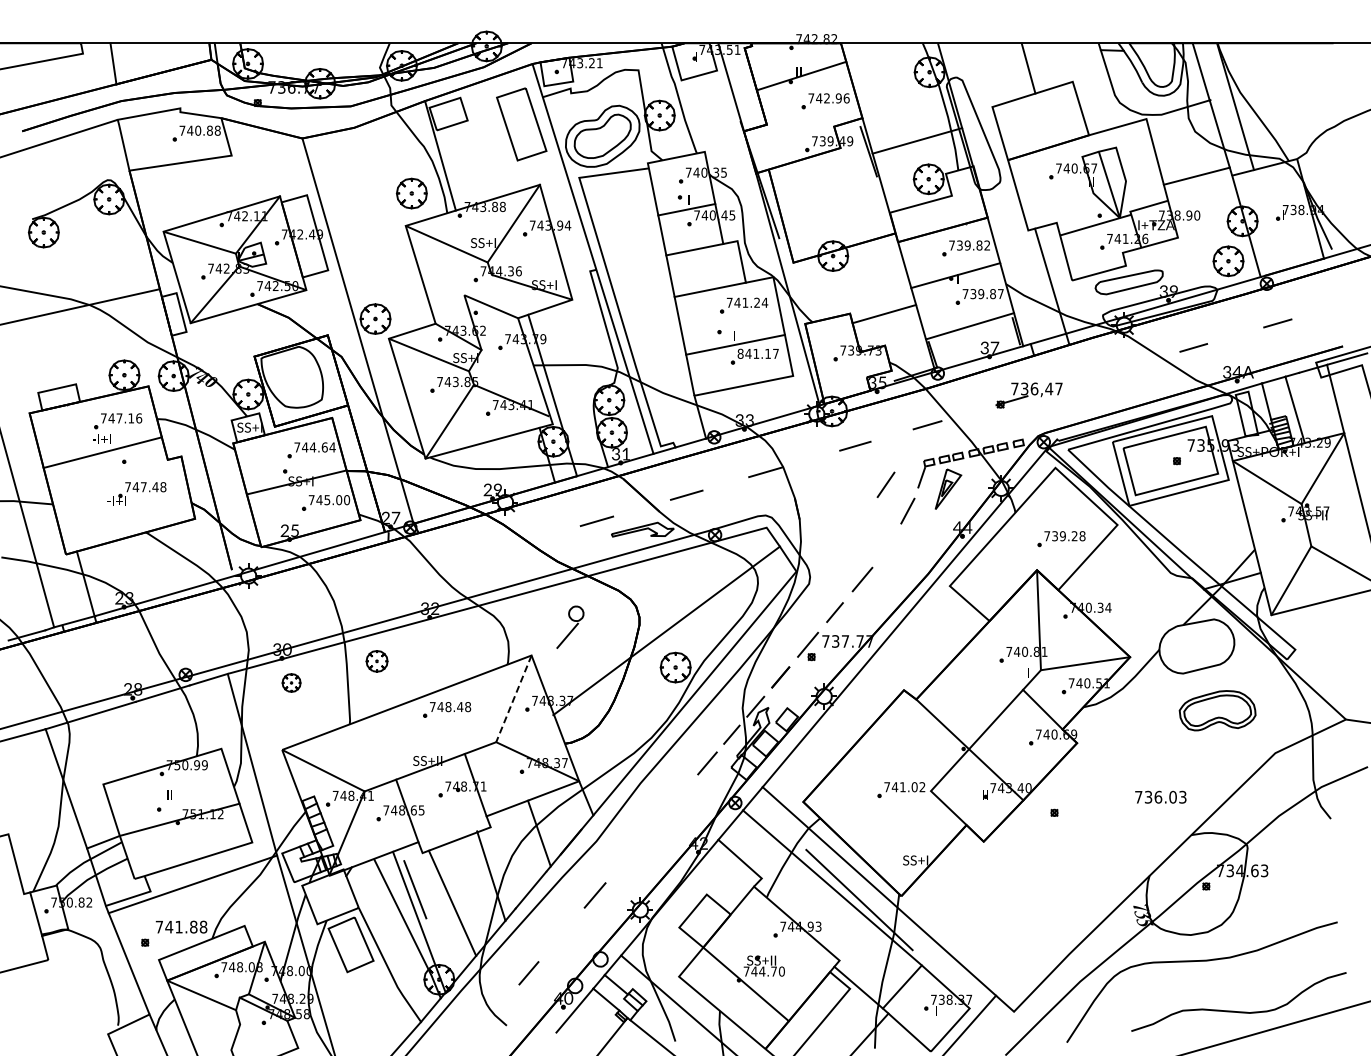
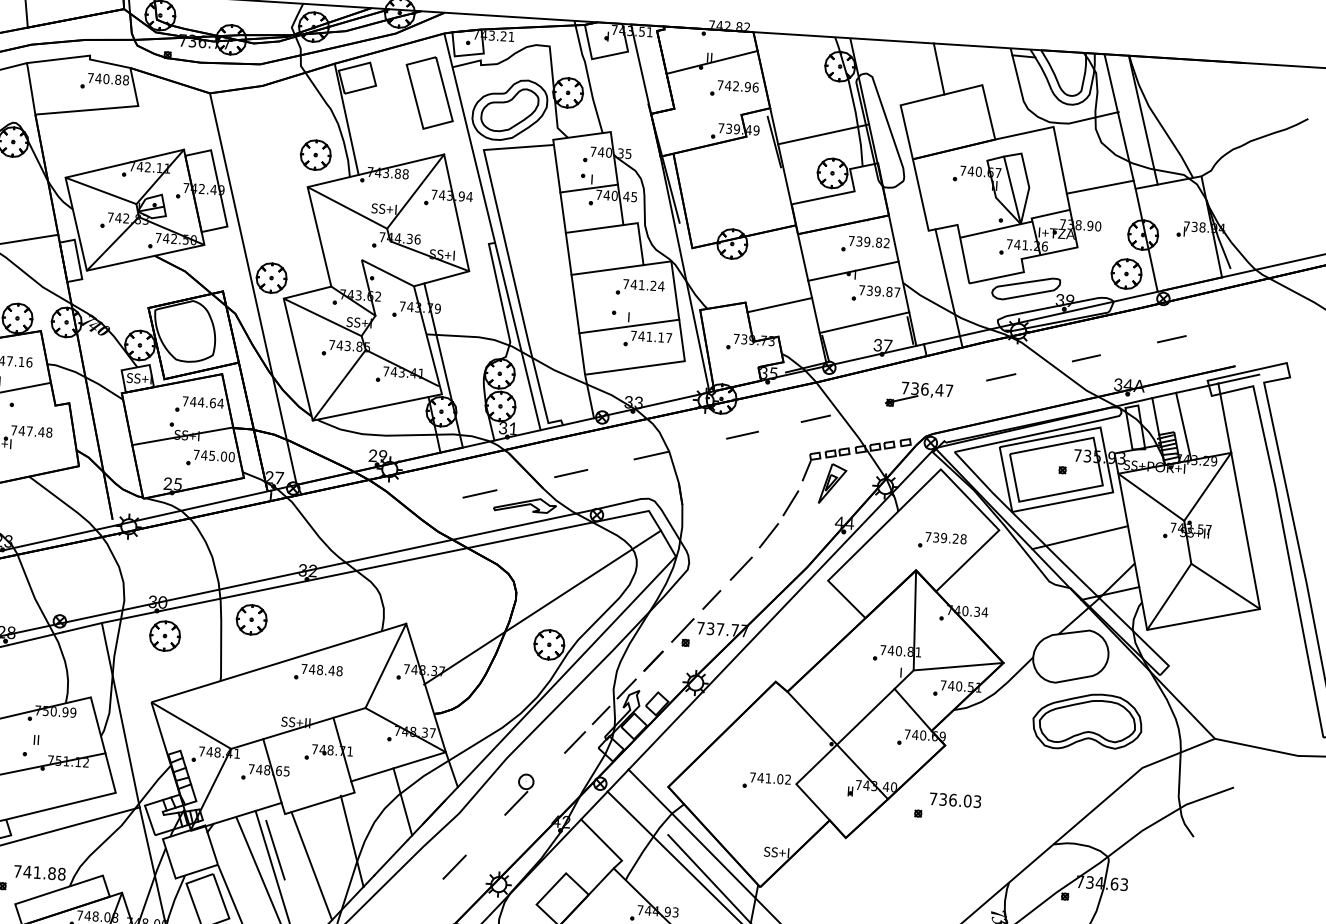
text: (740, 353) -> (633, 335), 841.17 -> 741.17
line: (1109, 372) -> (1000, 377), added
line: (885, 484) -> (768, 535), moved
line: (1198, 526) -> (1079, 536), added
part: (570, 626) -> (519, 794), moved
part: (376, 661) -> (251, 619), size x1.43
part: (291, 682) -> (164, 635), size x1.67
line: (513, 698) -> (385, 665), dashed -> solid
part: (1217, 710) -> (1087, 721), size x1.43
text: (1160, 796) -> (955, 799), moved

